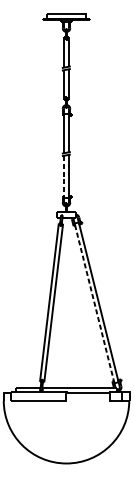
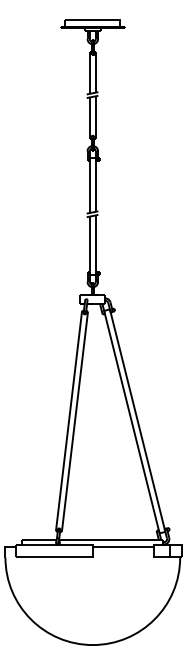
line: (64, 177) -> (89, 246), dashed -> solid
line: (94, 303) -> (131, 422), dashed -> solid

